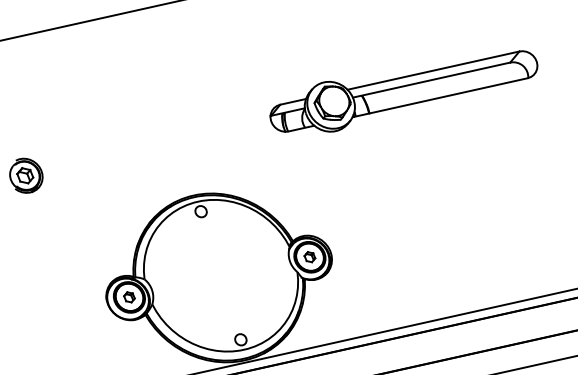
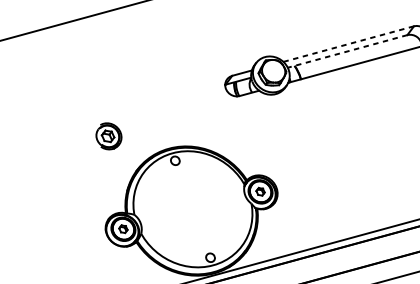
line: (433, 70) -> (348, 43), solid -> dashed
line: (431, 80) -> (347, 51), solid -> dashed
part: (26, 175) -> (109, 136), moved

